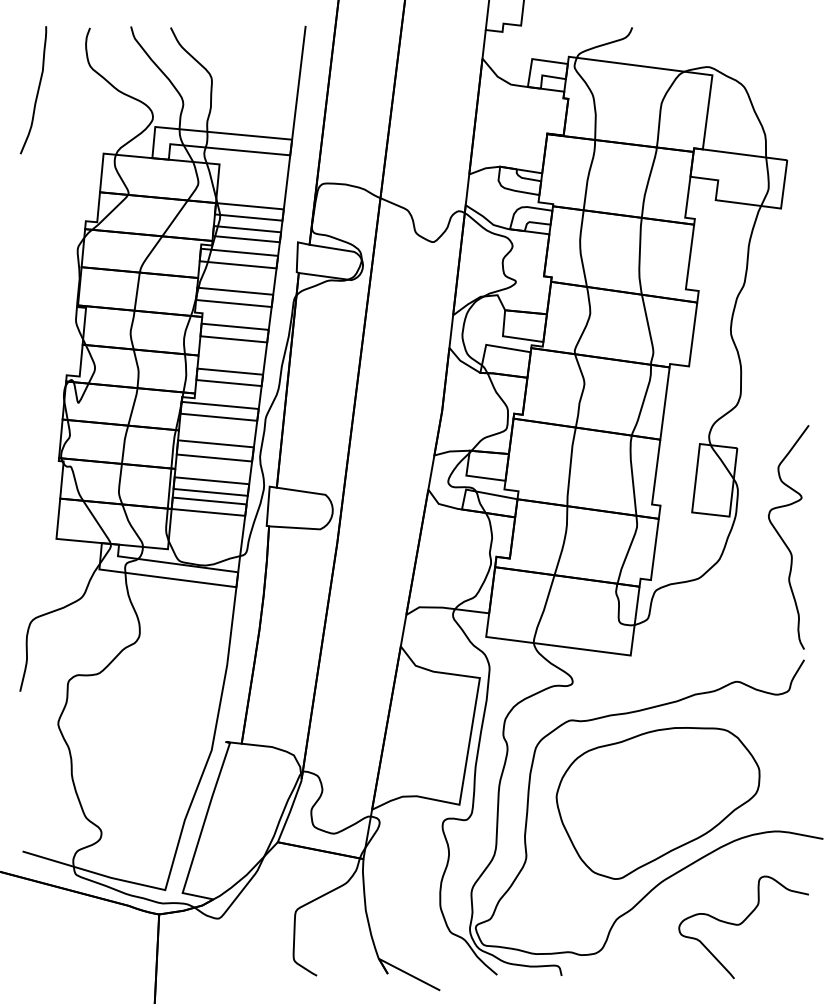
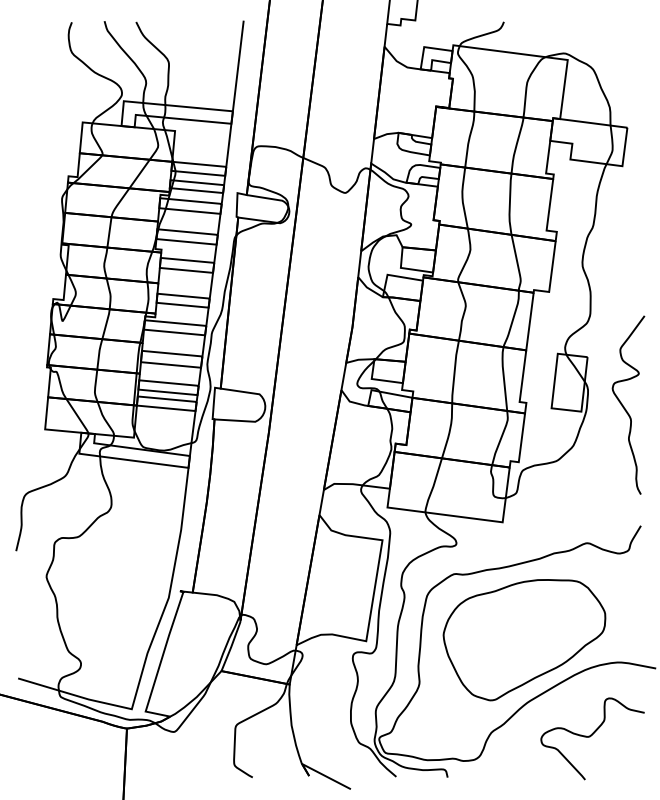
curve: (36, 90) -> (29, 72), removed
curve: (783, 539) -> (624, 406), moved

